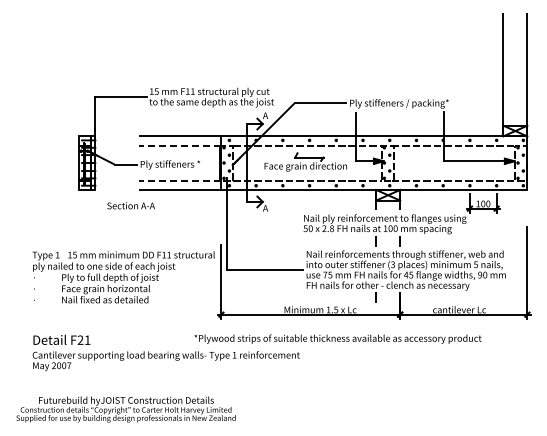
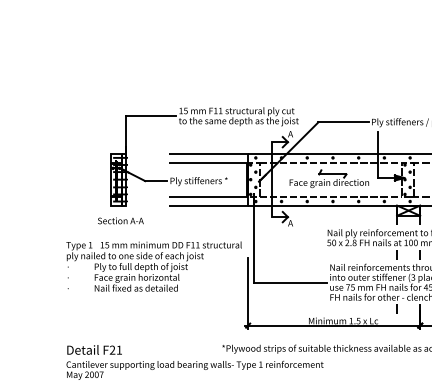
line: (180, 145) -> (208, 162), dashed -> solid
line: (180, 180) -> (208, 196), dashed -> solid
text: (130, 205) -> (120, 220), moved
text: (123, 277) -> (153, 266), moved

